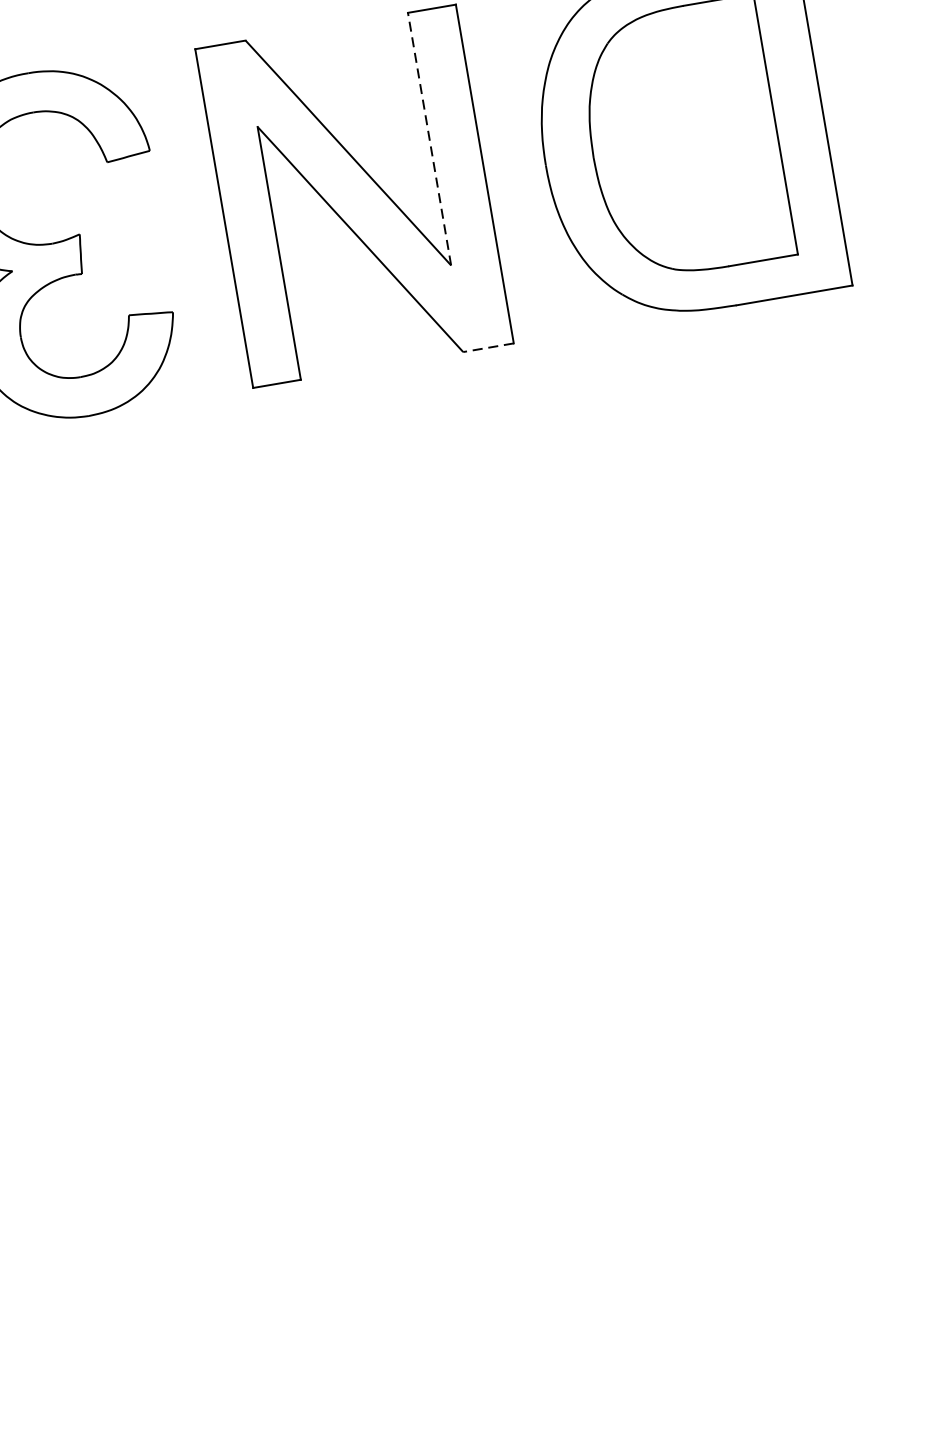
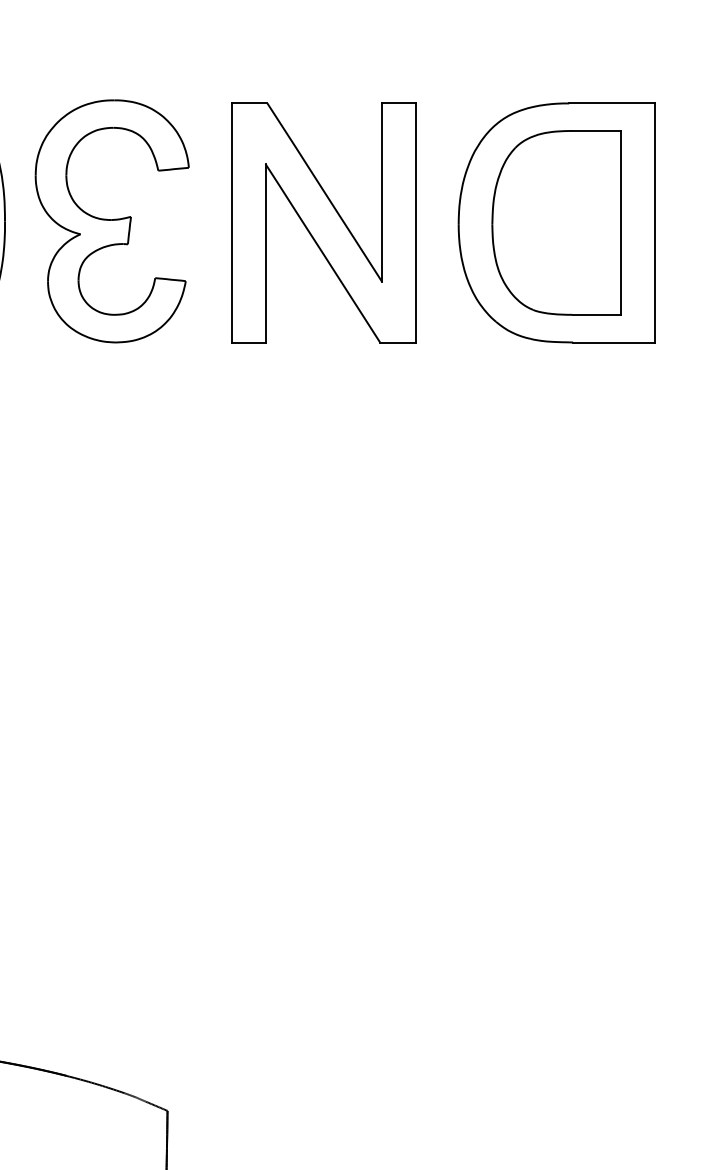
line: (430, 138) -> (382, 192), dashed -> solid
line: (487, 347) -> (397, 342), dashed -> solid

